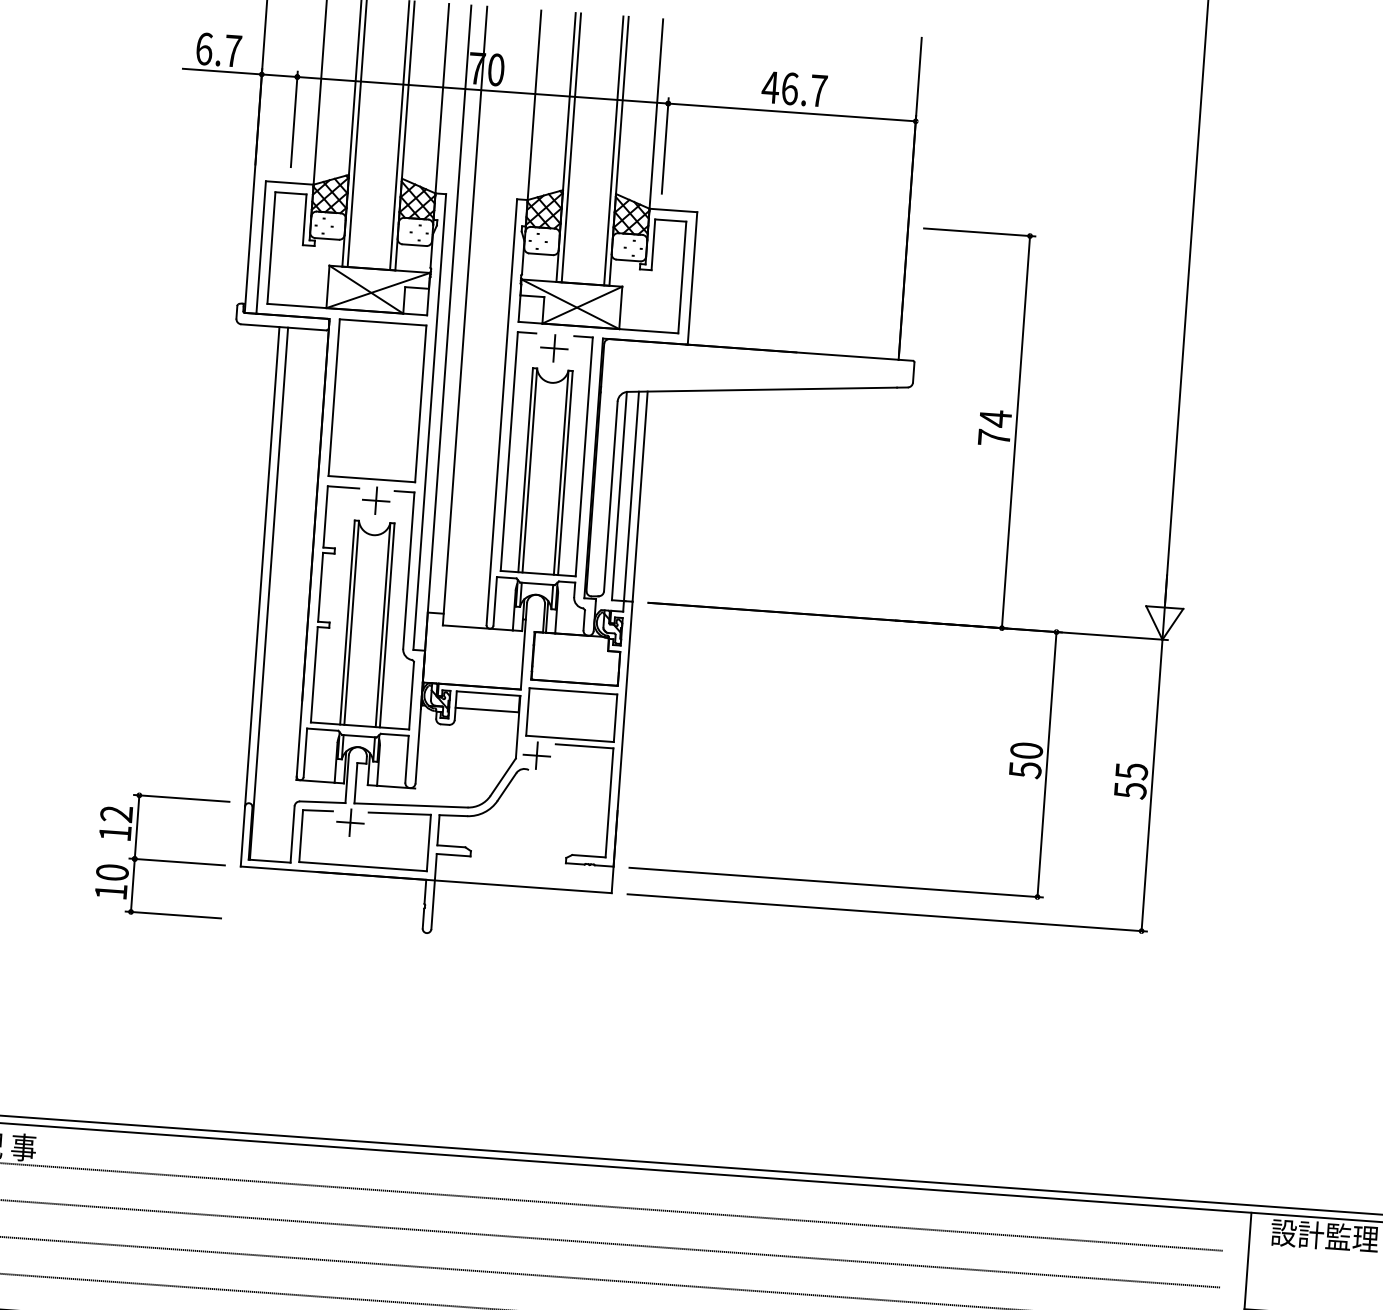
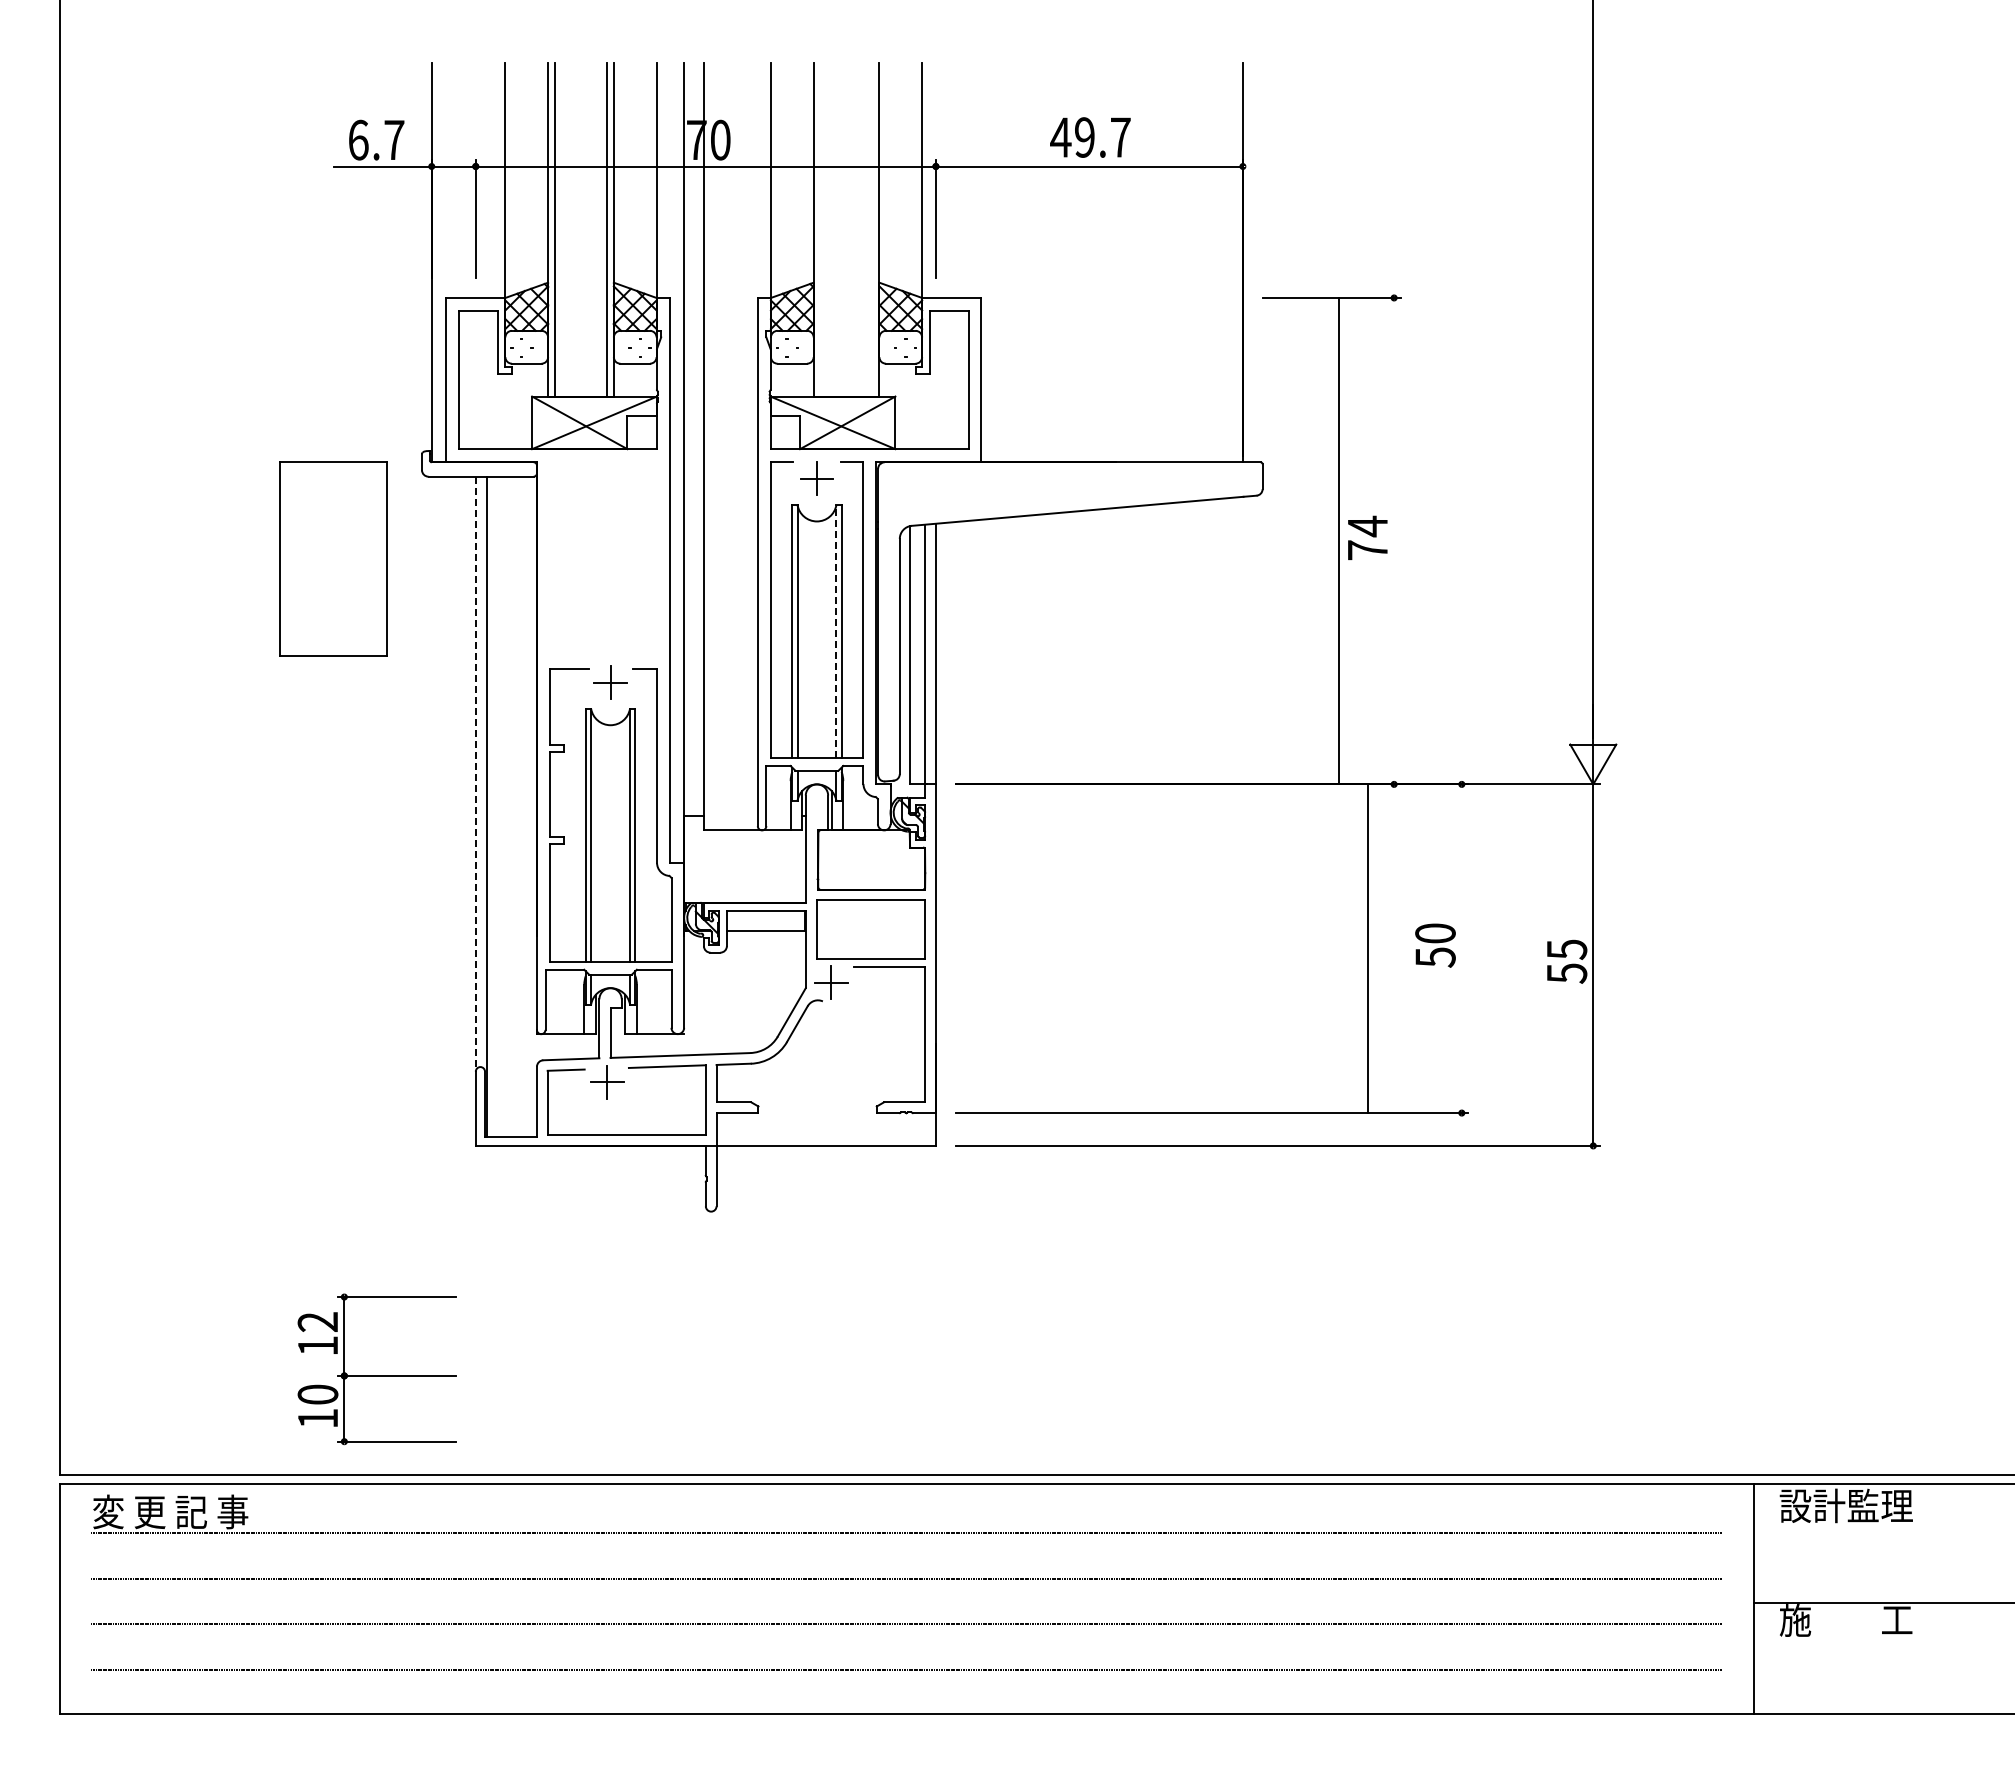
text: (789, 88) -> (1084, 137), 46.7 -> 49.7
line: (571, 147) -> (820, 229), removed
line: (613, 150) -> (872, 229), removed
part: (377, 400) -> (333, 558), moved
line: (1016, 431) -> (1339, 540), moved
line: (561, 472) -> (836, 631), solid -> dashed
line: (261, 567) -> (475, 774), solid -> dashed
line: (1046, 764) -> (1367, 948), moved
part: (161, 855) -> (376, 1369), moved

